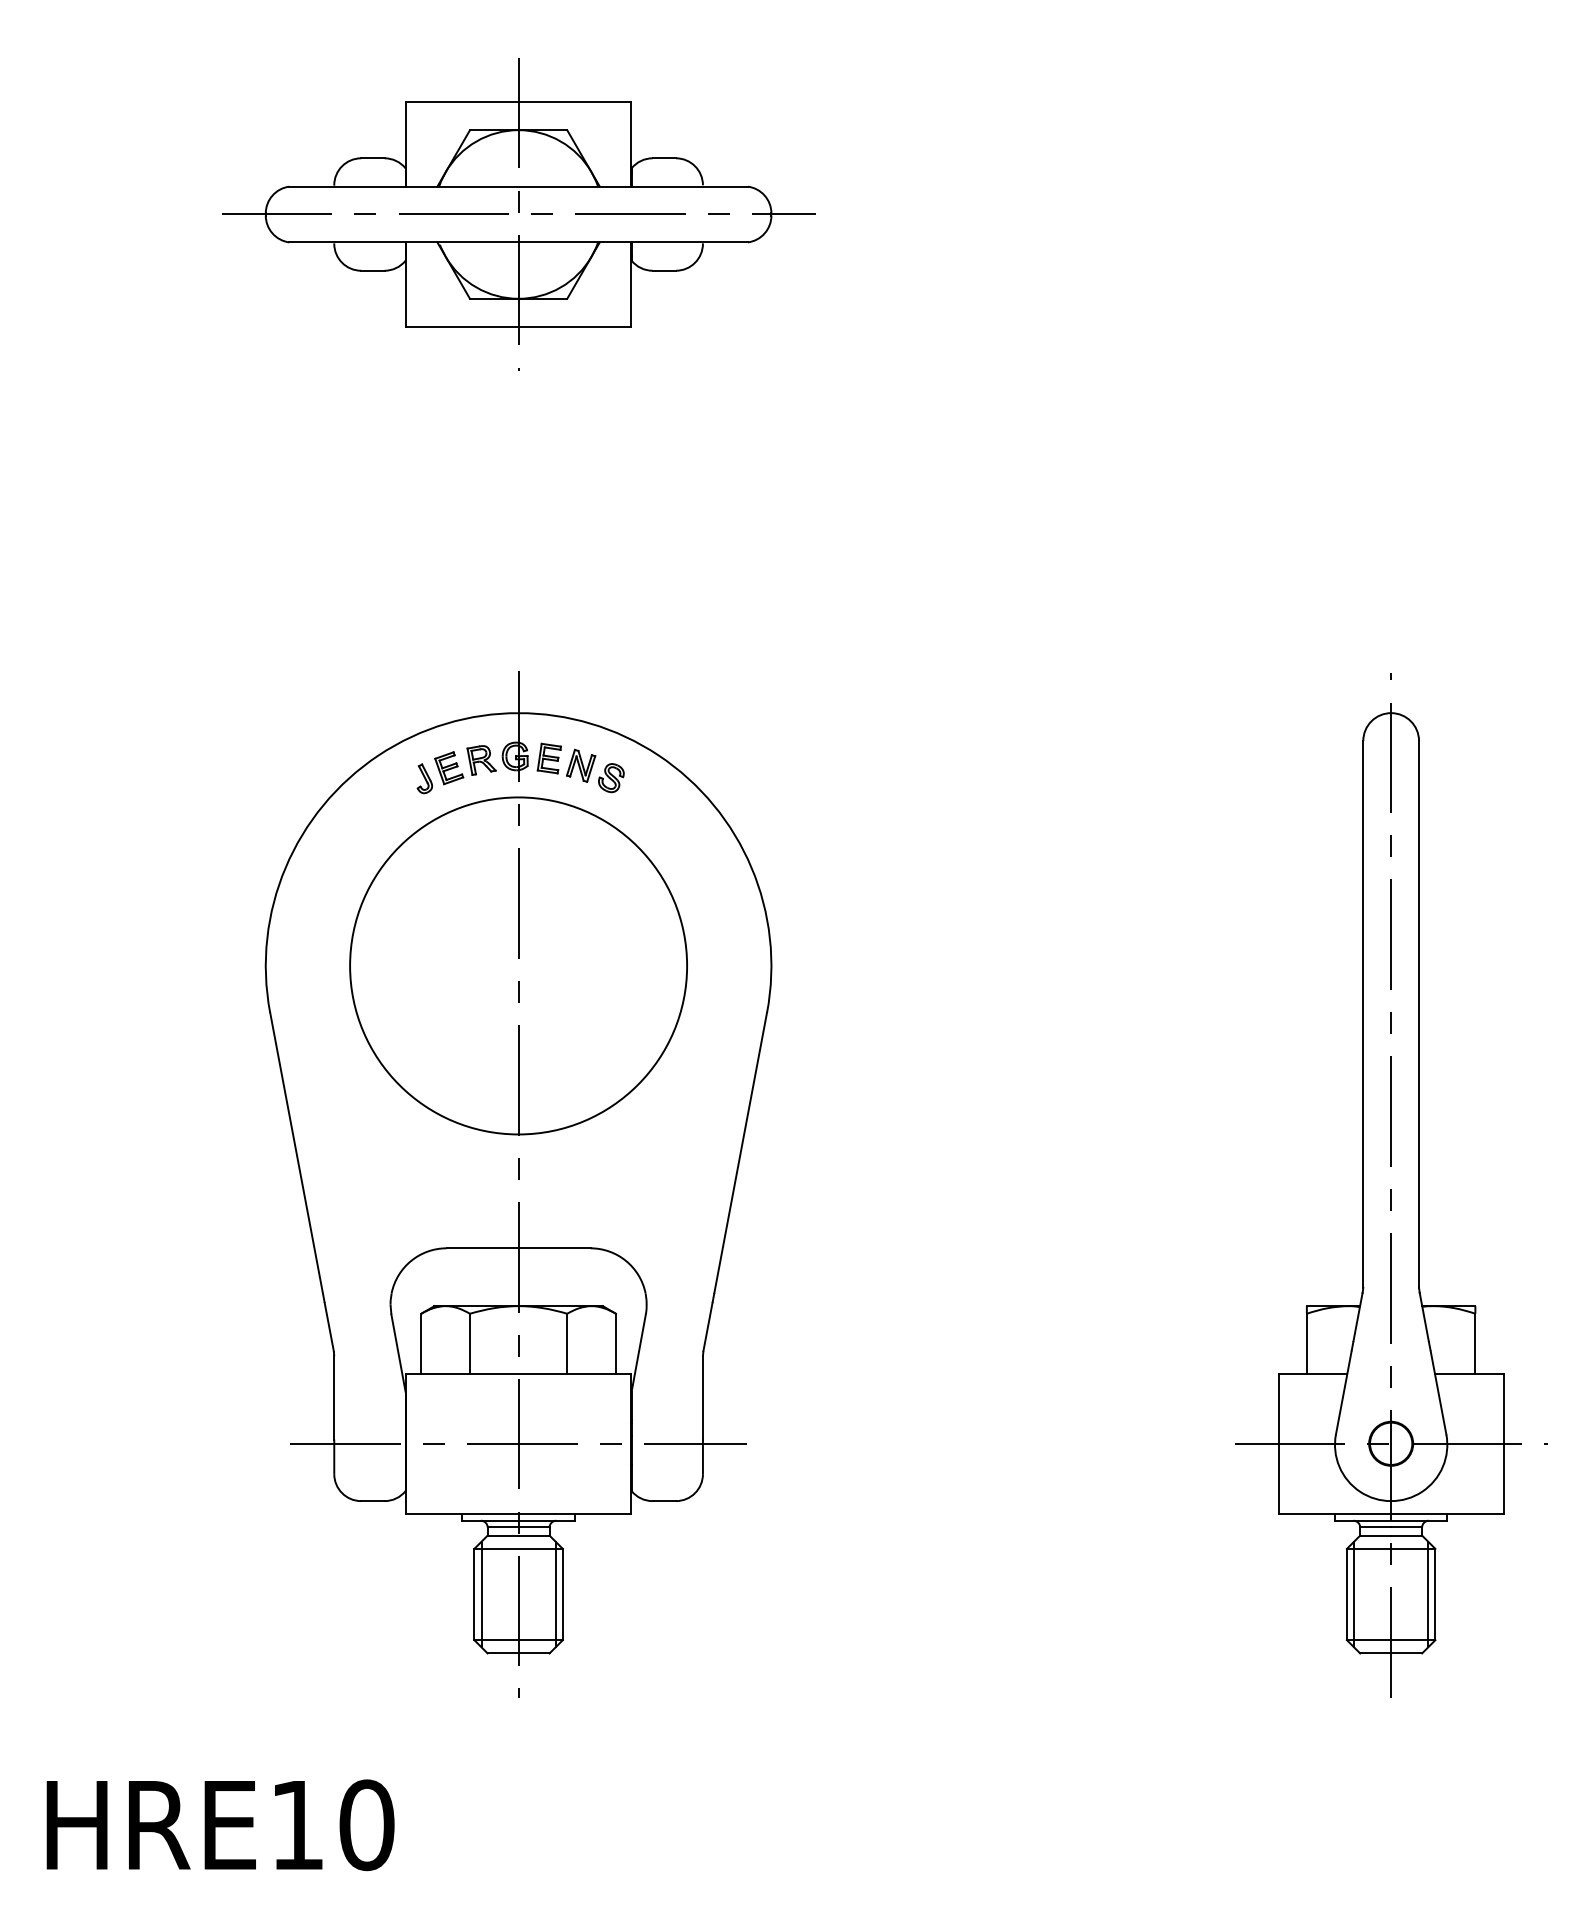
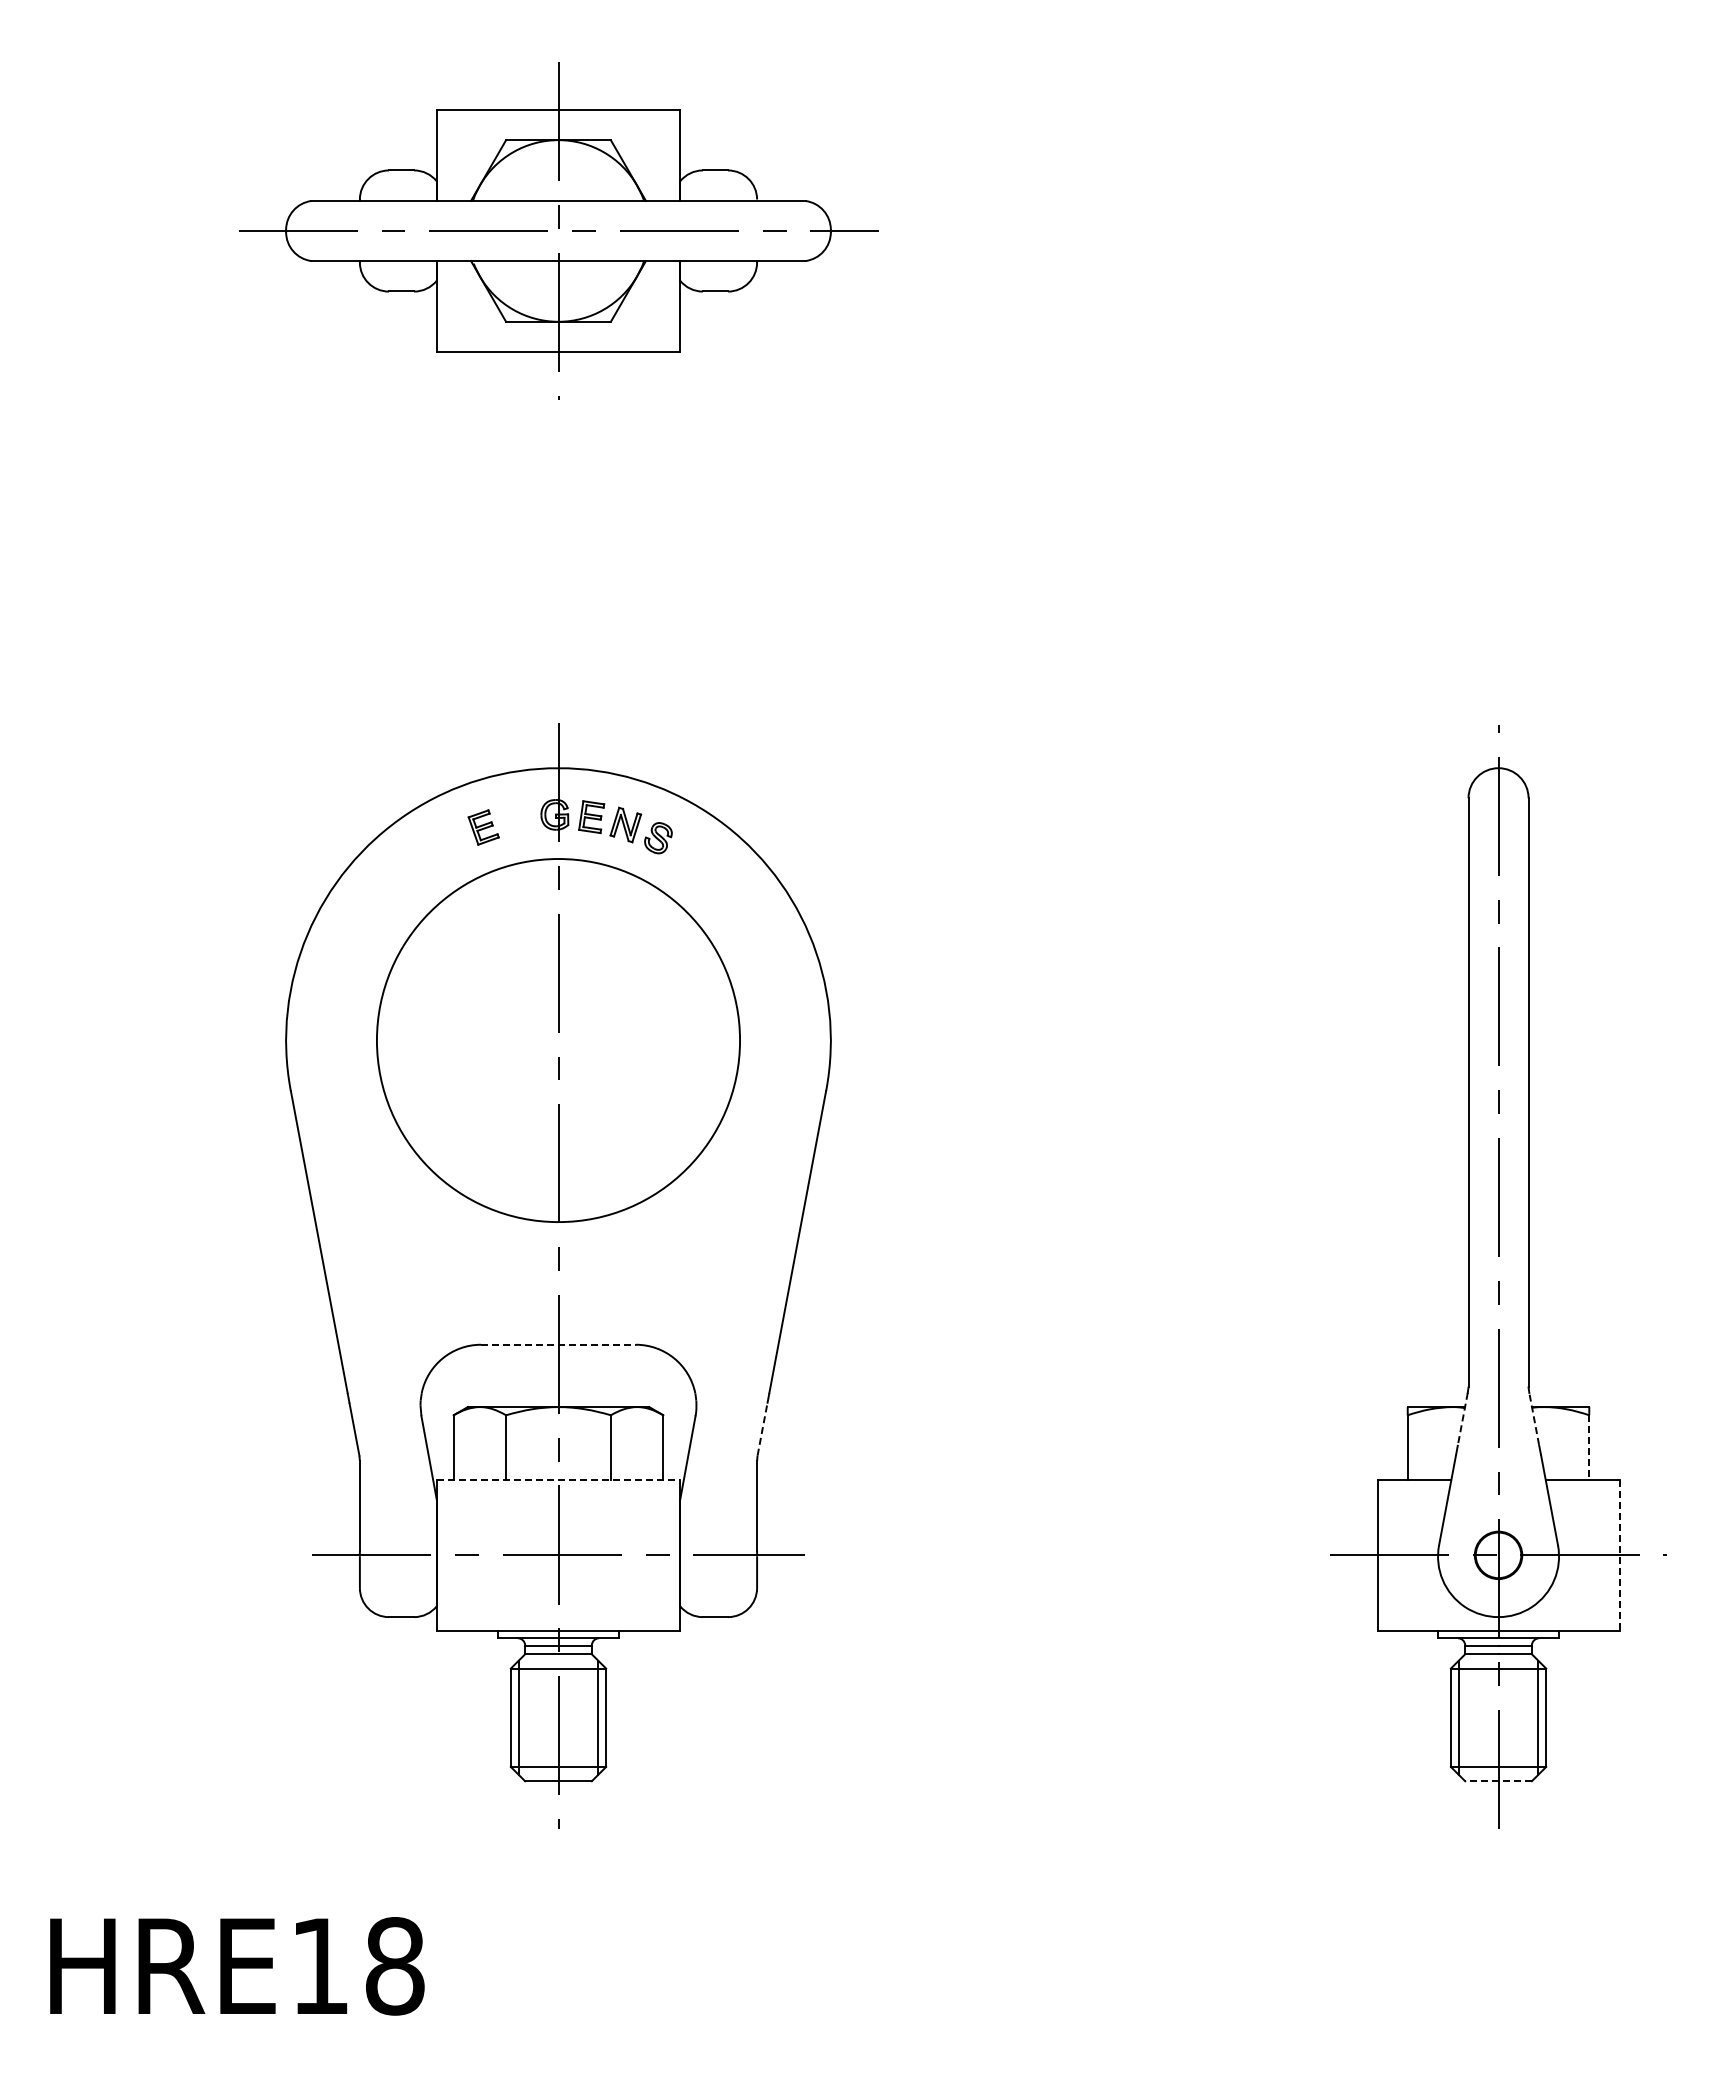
part: (481, 759) -> (518, 818), removed
part: (424, 778) -> (457, 838), removed
line: (519, 1248) -> (559, 1344), solid -> dashed
line: (1424, 1316) -> (1534, 1418), solid -> dashed
line: (1357, 1317) -> (1462, 1419), solid -> dashed
line: (707, 1326) -> (762, 1429), solid -> dashed
line: (1475, 1343) -> (1589, 1447), solid -> dashed
line: (519, 1373) -> (559, 1479), solid -> dashed
line: (1503, 1443) -> (1619, 1555), solid -> dashed
line: (1391, 1653) -> (1498, 1781), solid -> dashed
text: (366, 1825) -> (394, 1966), HRE10 -> HRE18

